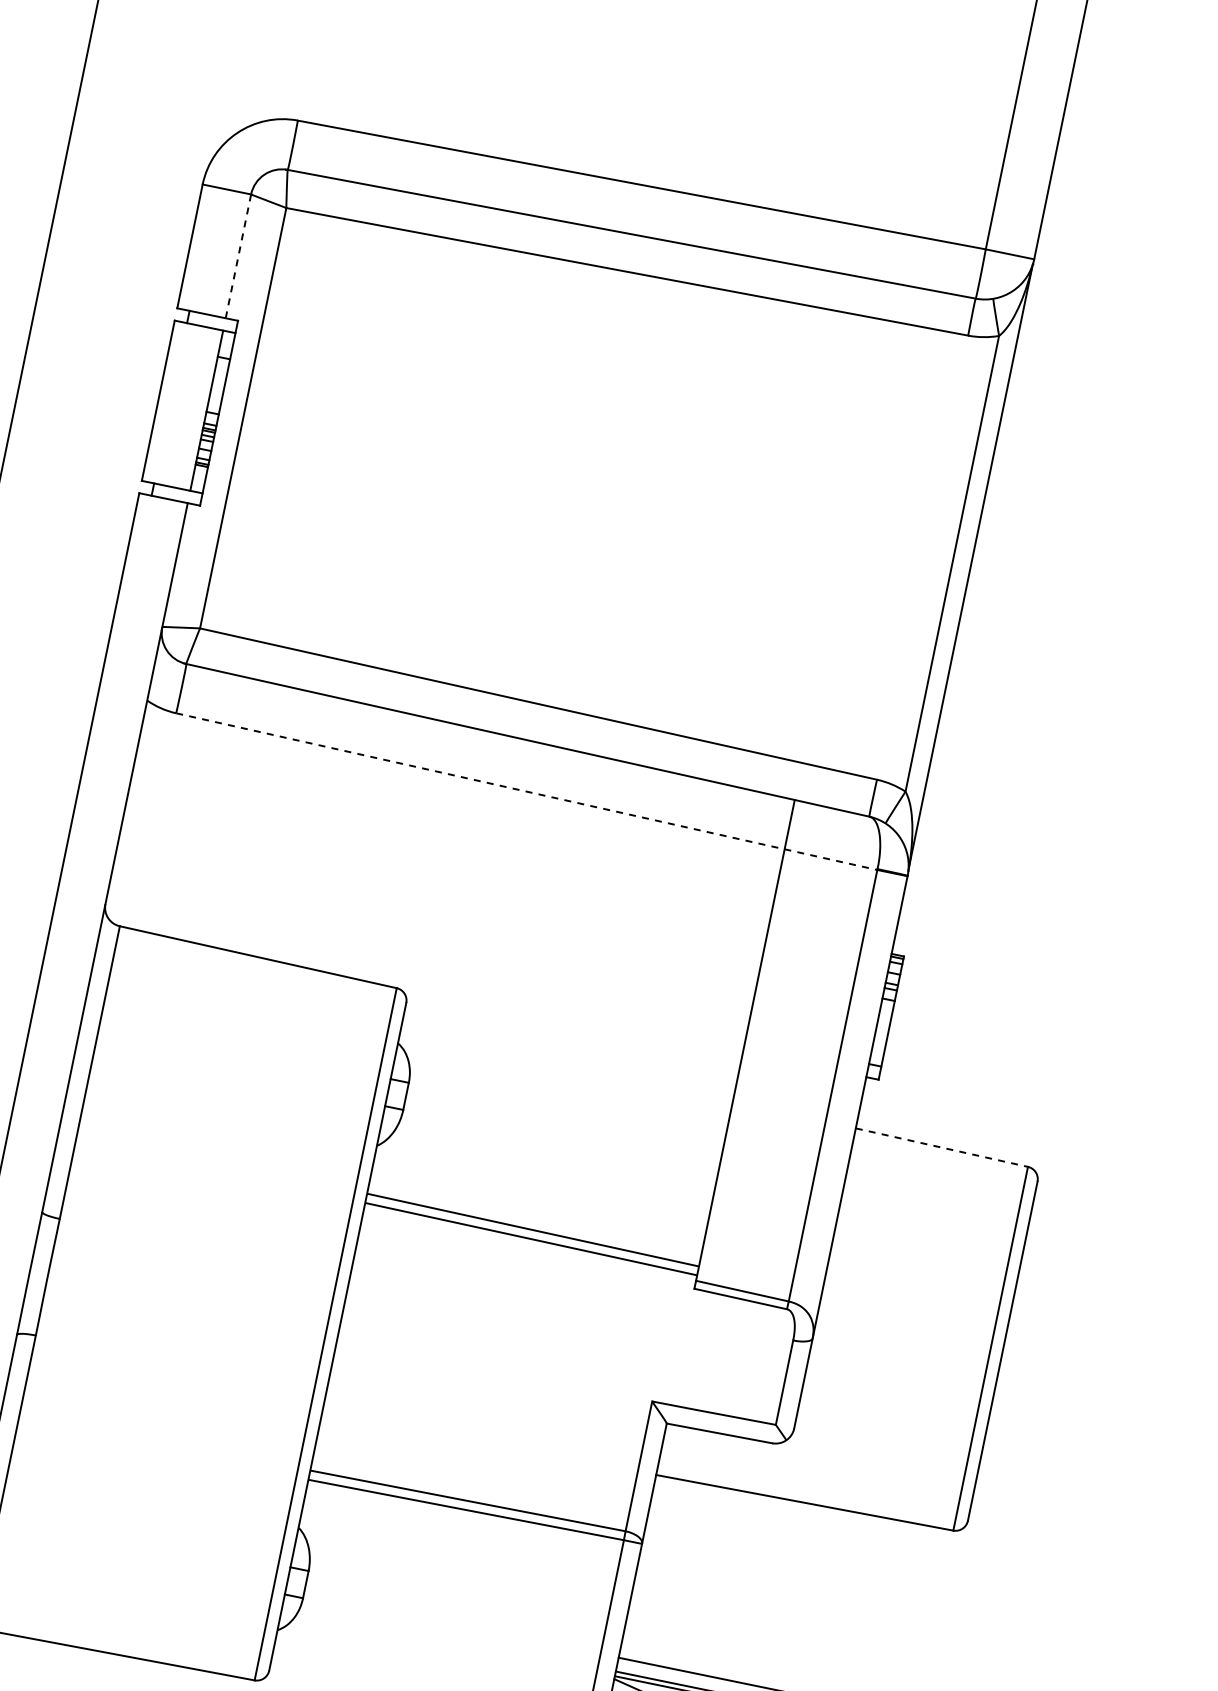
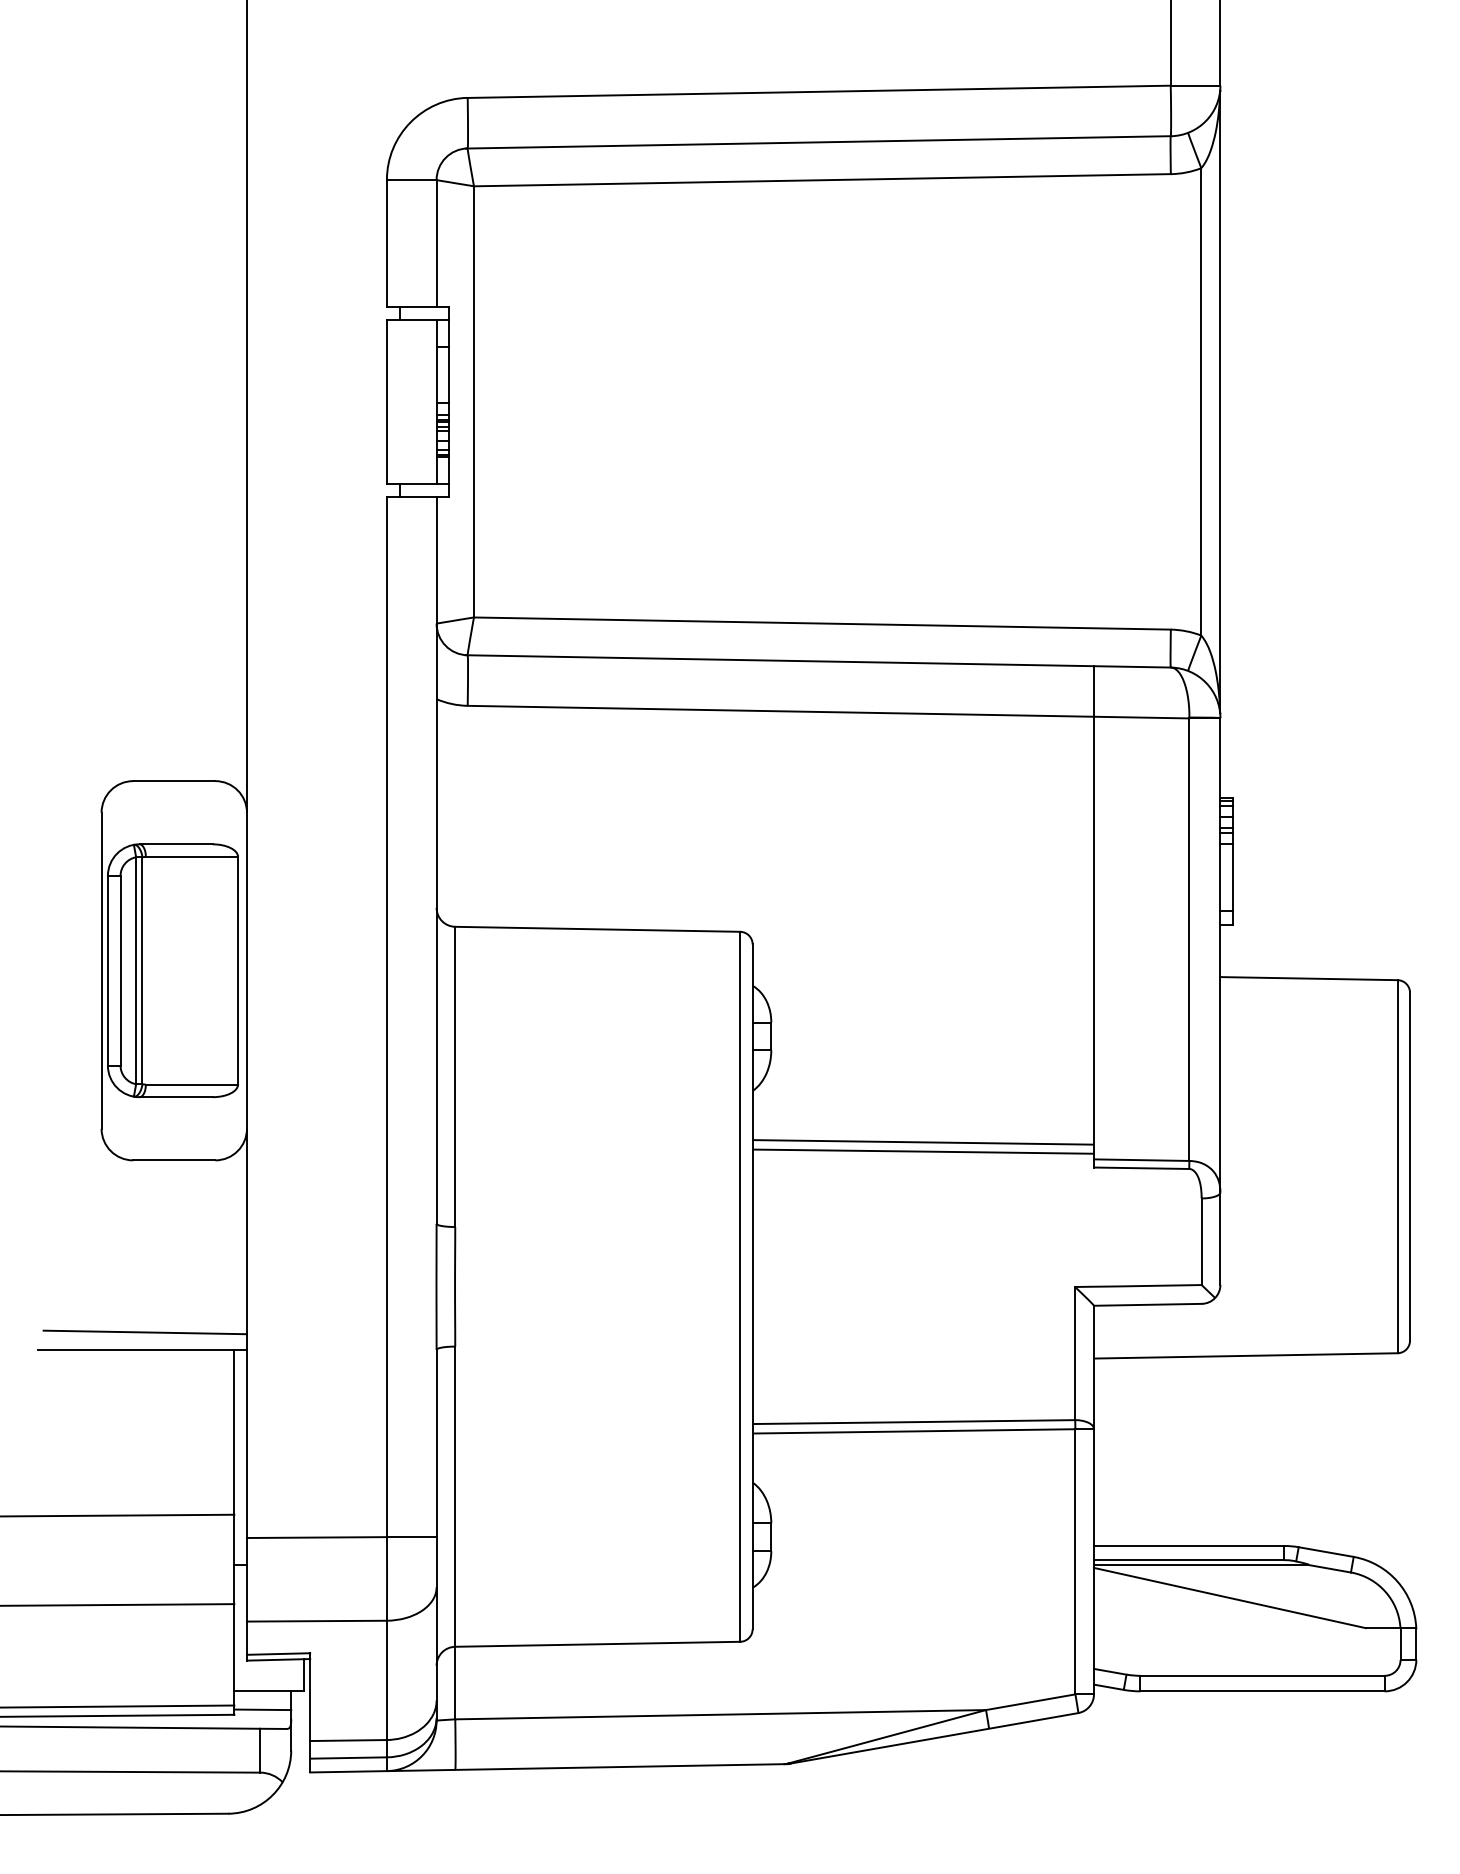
line: (238, 256) -> (436, 243), dashed -> solid
line: (526, 792) -> (828, 712), dashed -> solid
line: (942, 1147) -> (1309, 978), dashed -> solid

